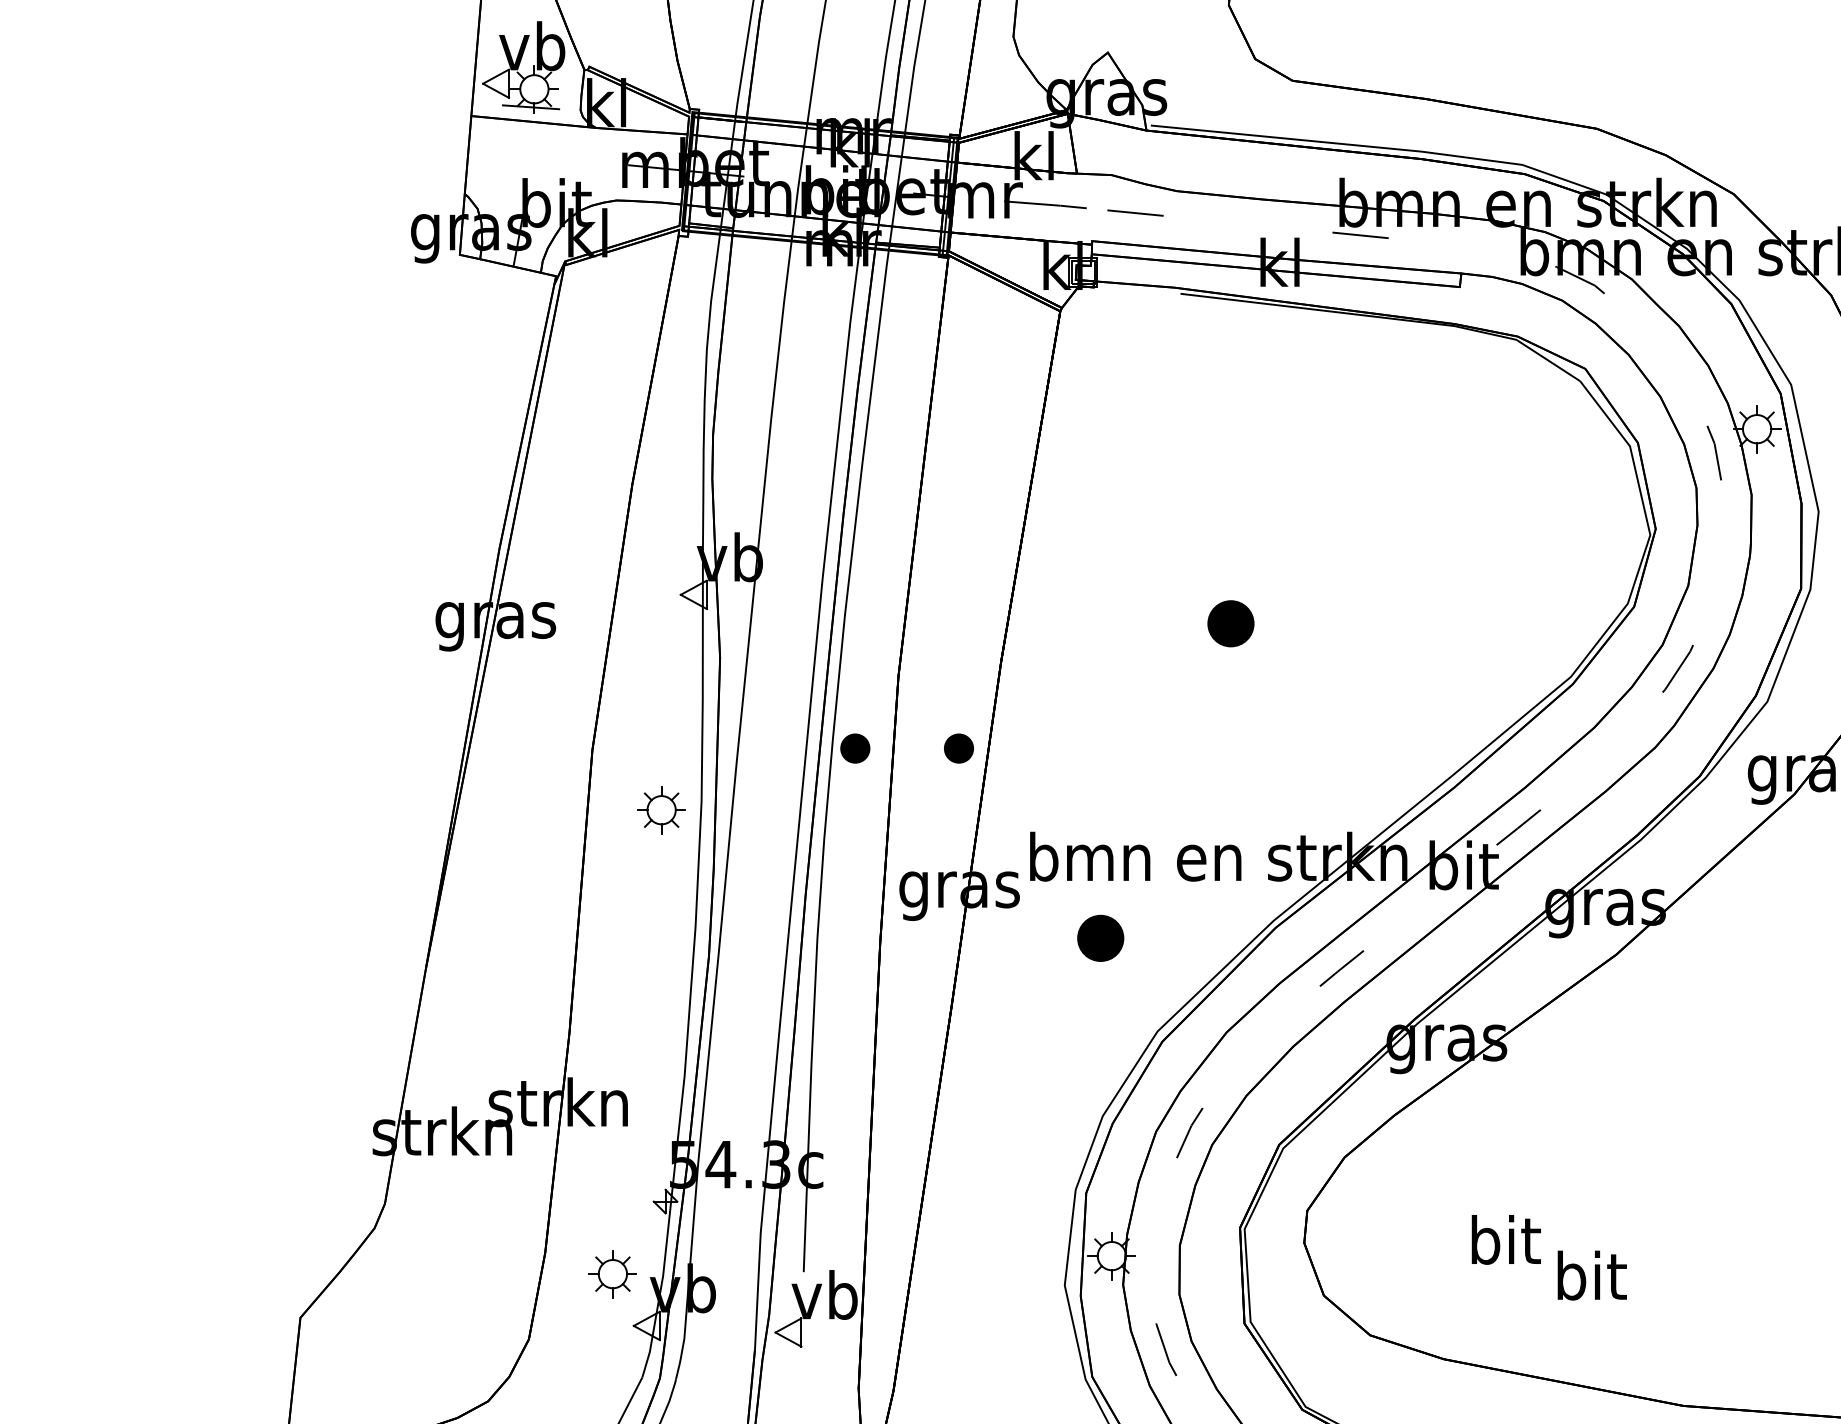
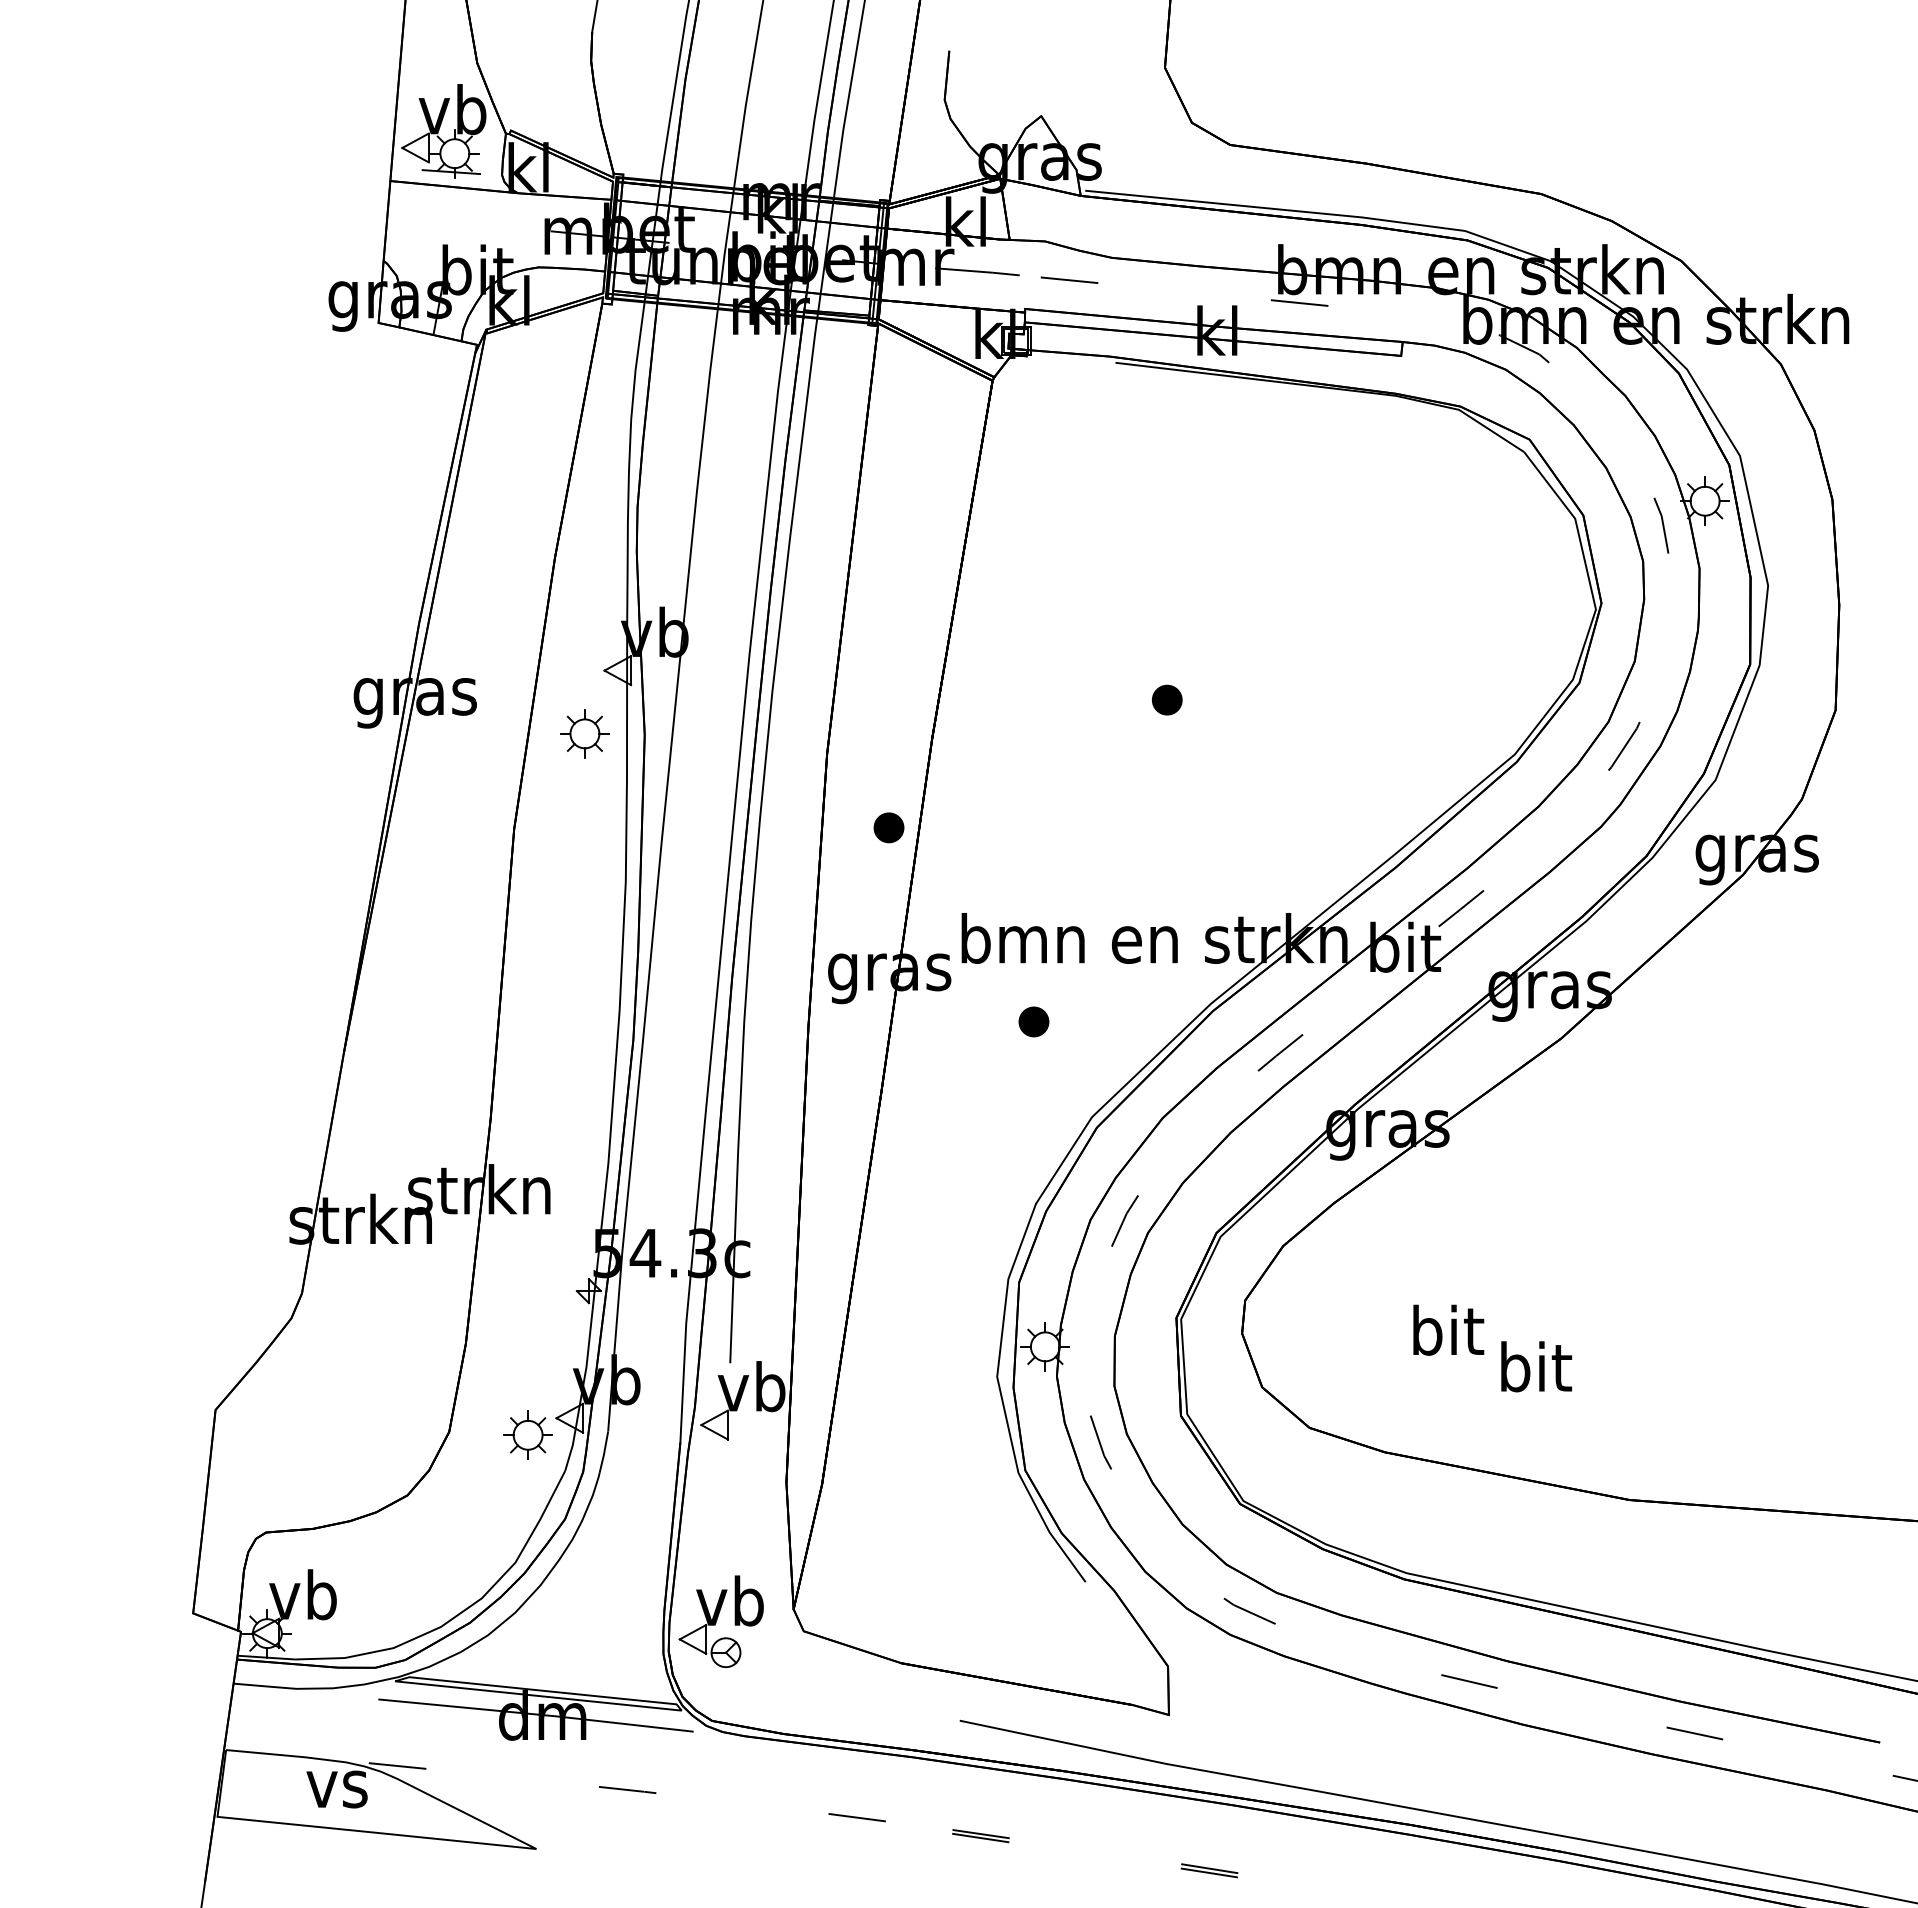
part: (1231, 623) -> (1167, 699), size x0.62
part: (854, 748) -> (782, 827), removed
part: (661, 809) -> (584, 733), moved
part: (1100, 937) -> (1033, 1021), size x0.62
part: (612, 1273) -> (527, 1434), moved

